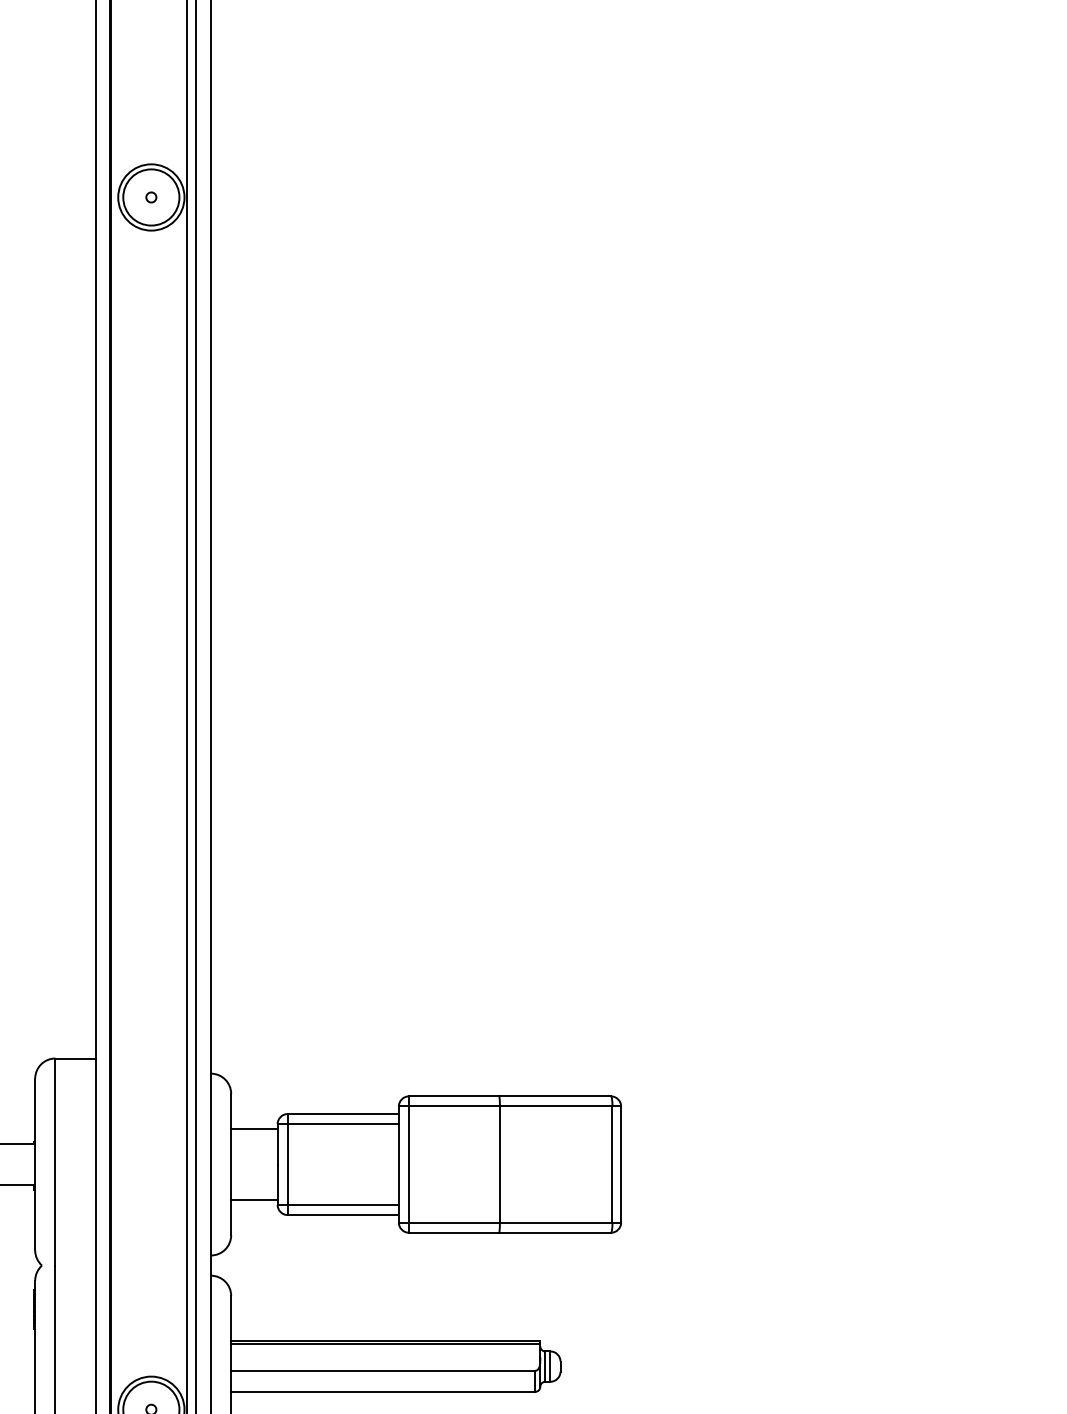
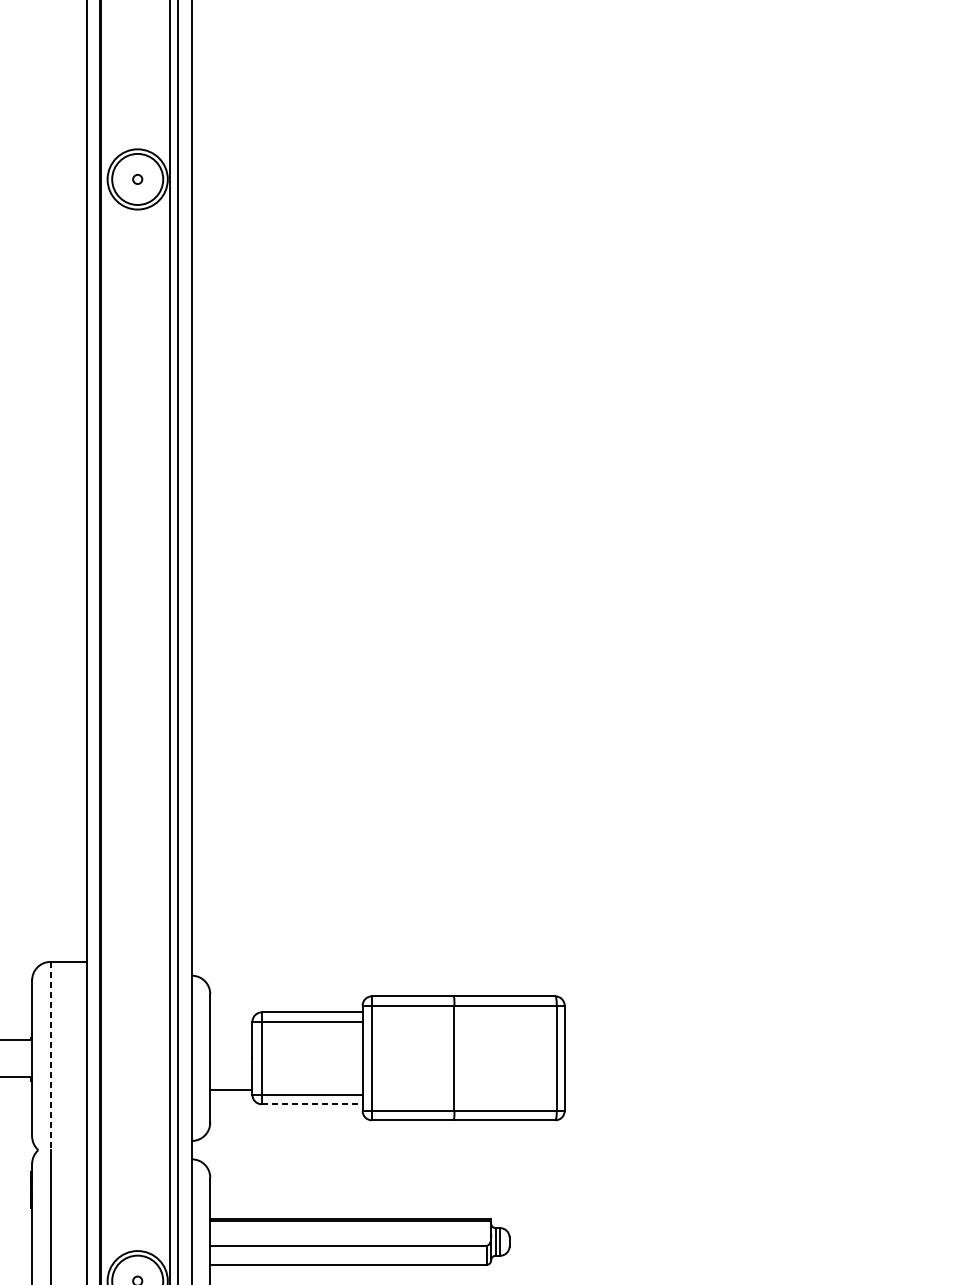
line: (254, 1129) -> (231, 1026), removed
line: (55, 1162) -> (50, 1056), solid -> dashed
line: (343, 1215) -> (312, 1104), solid -> dashed

